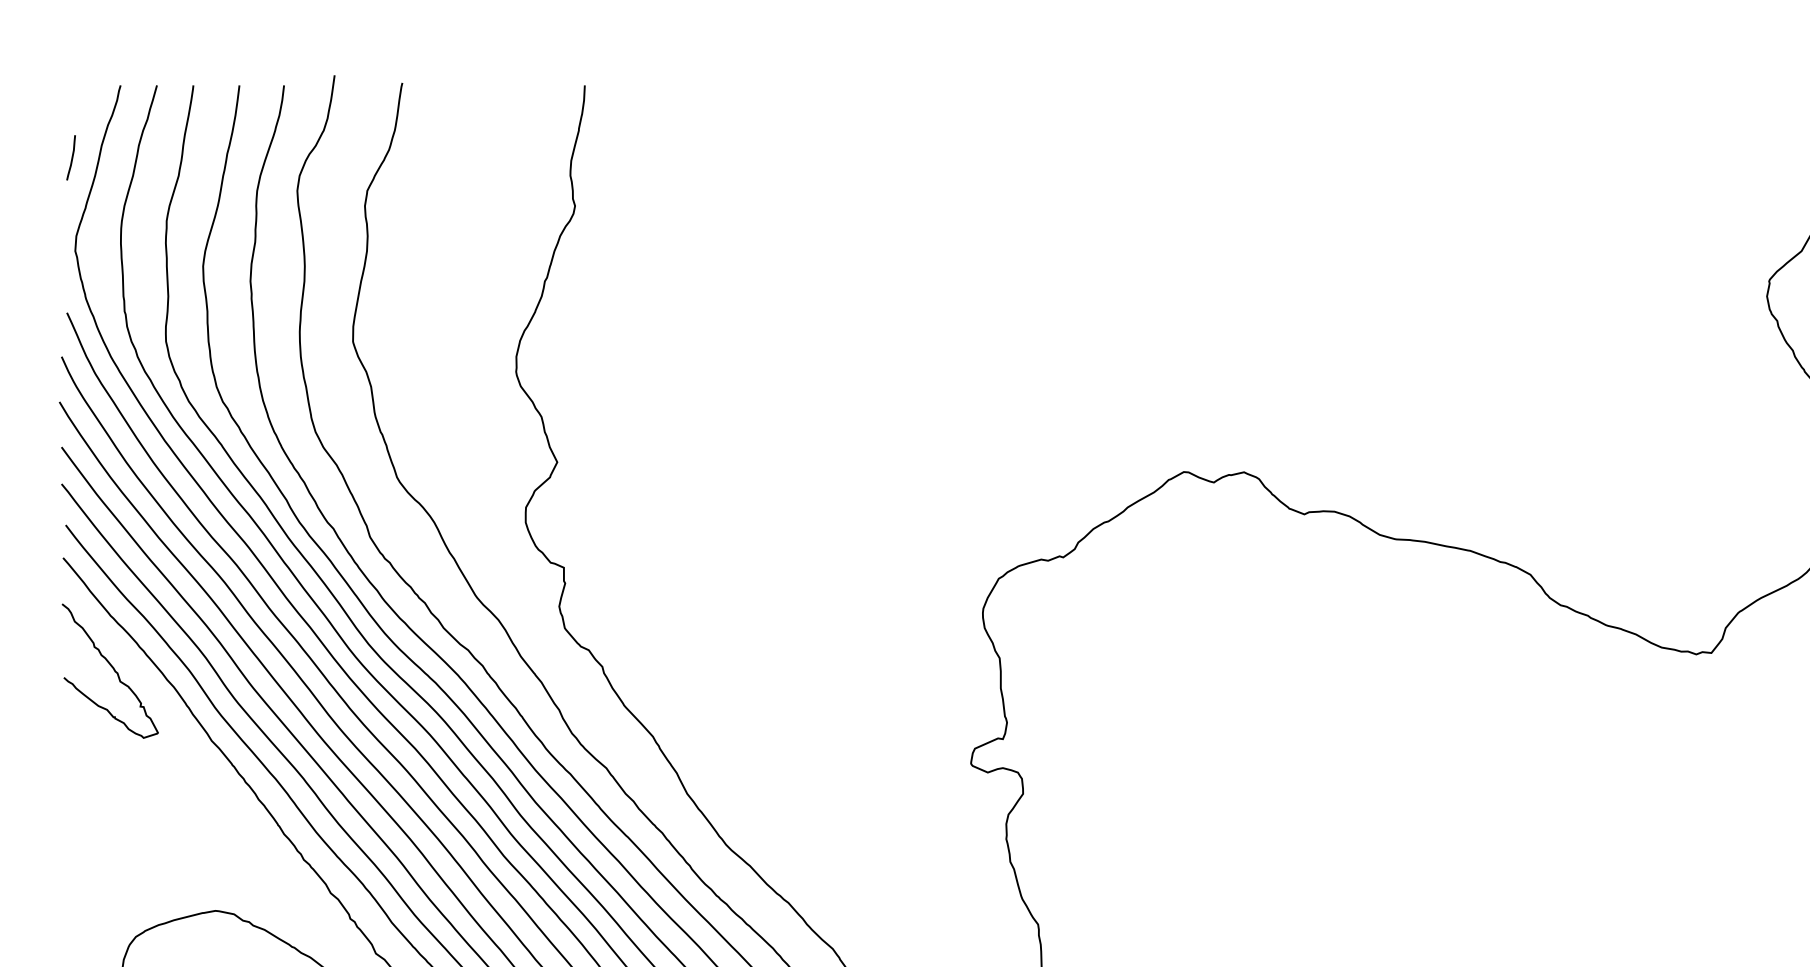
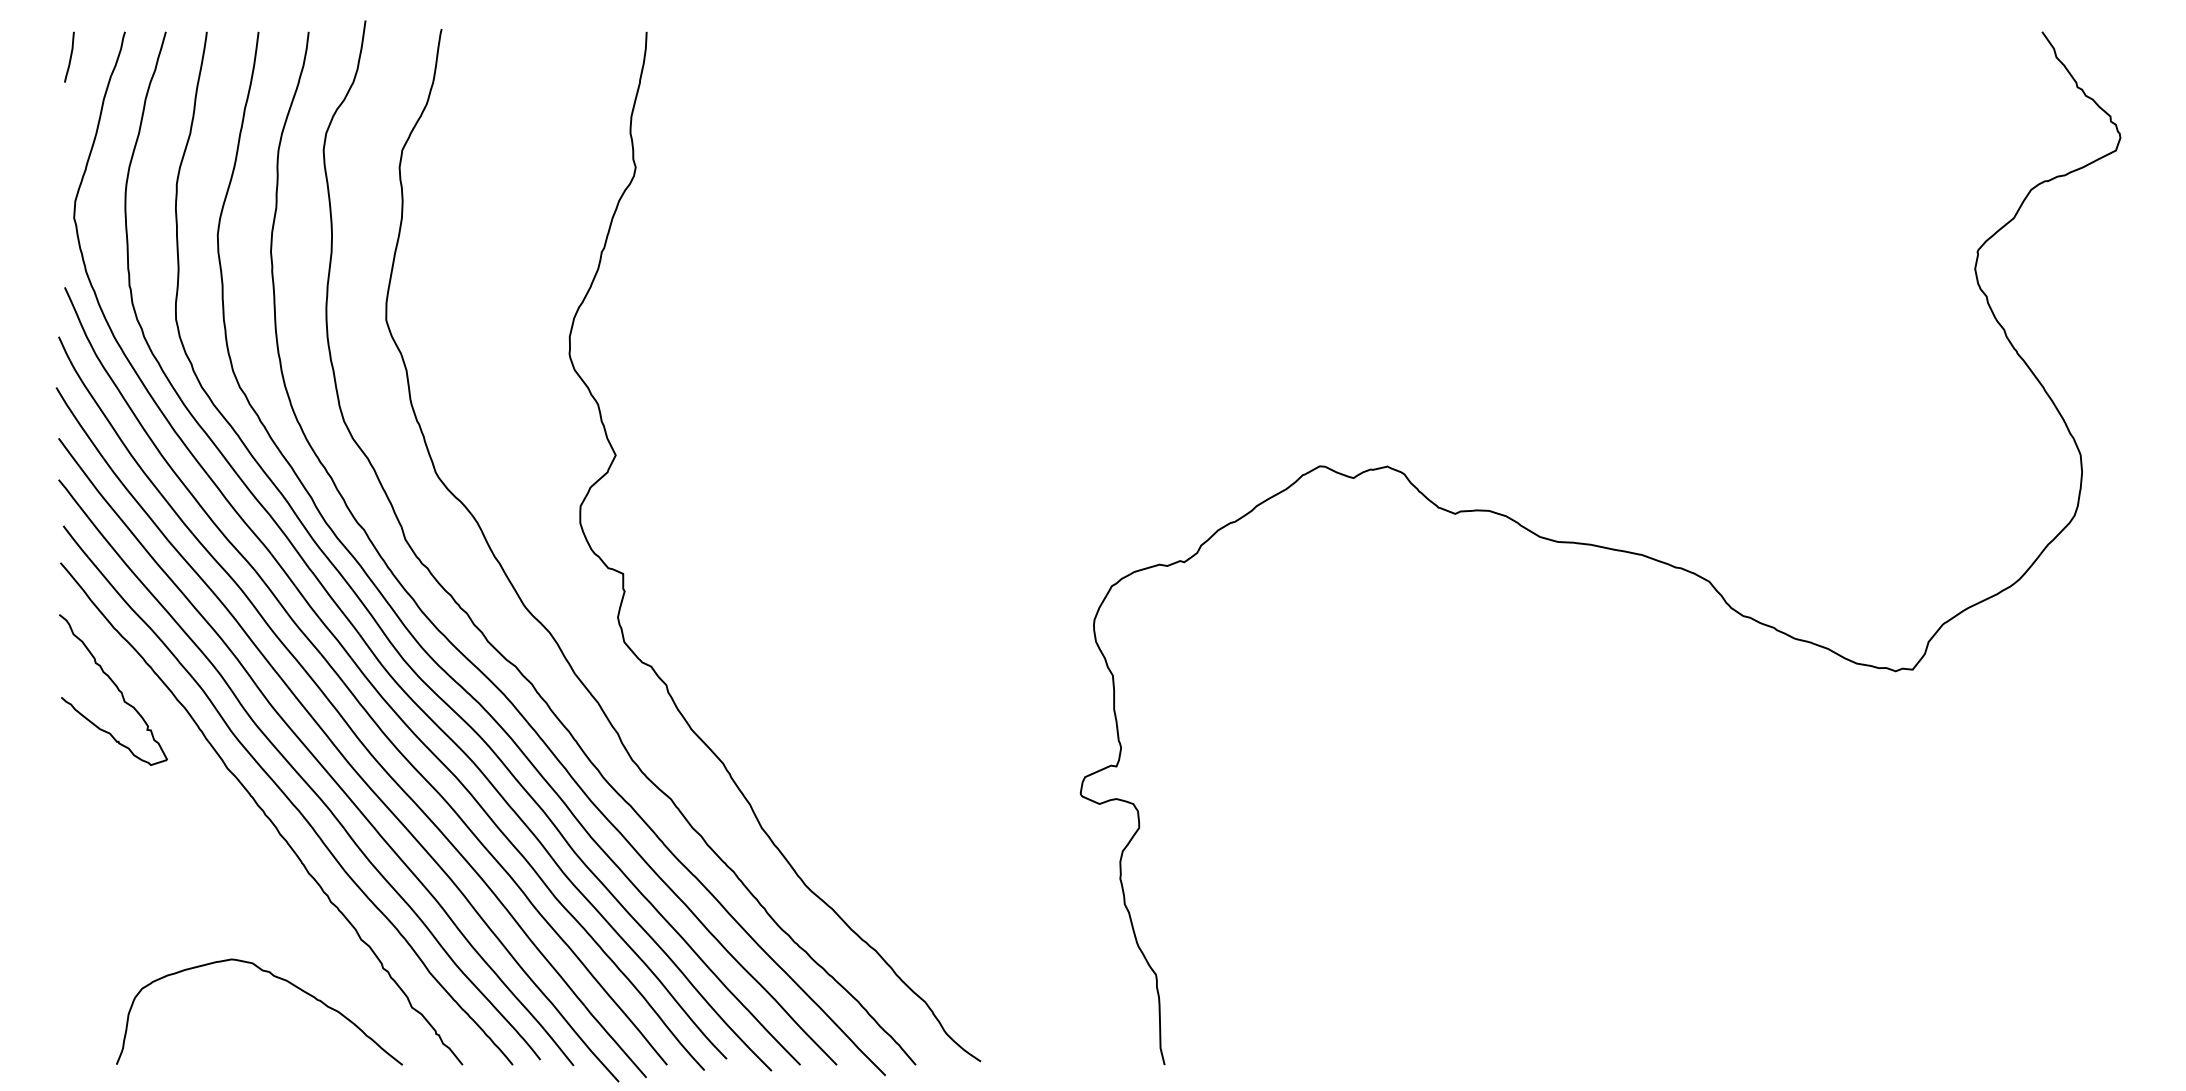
curve: (72, 157) -> (70, 56), moved

